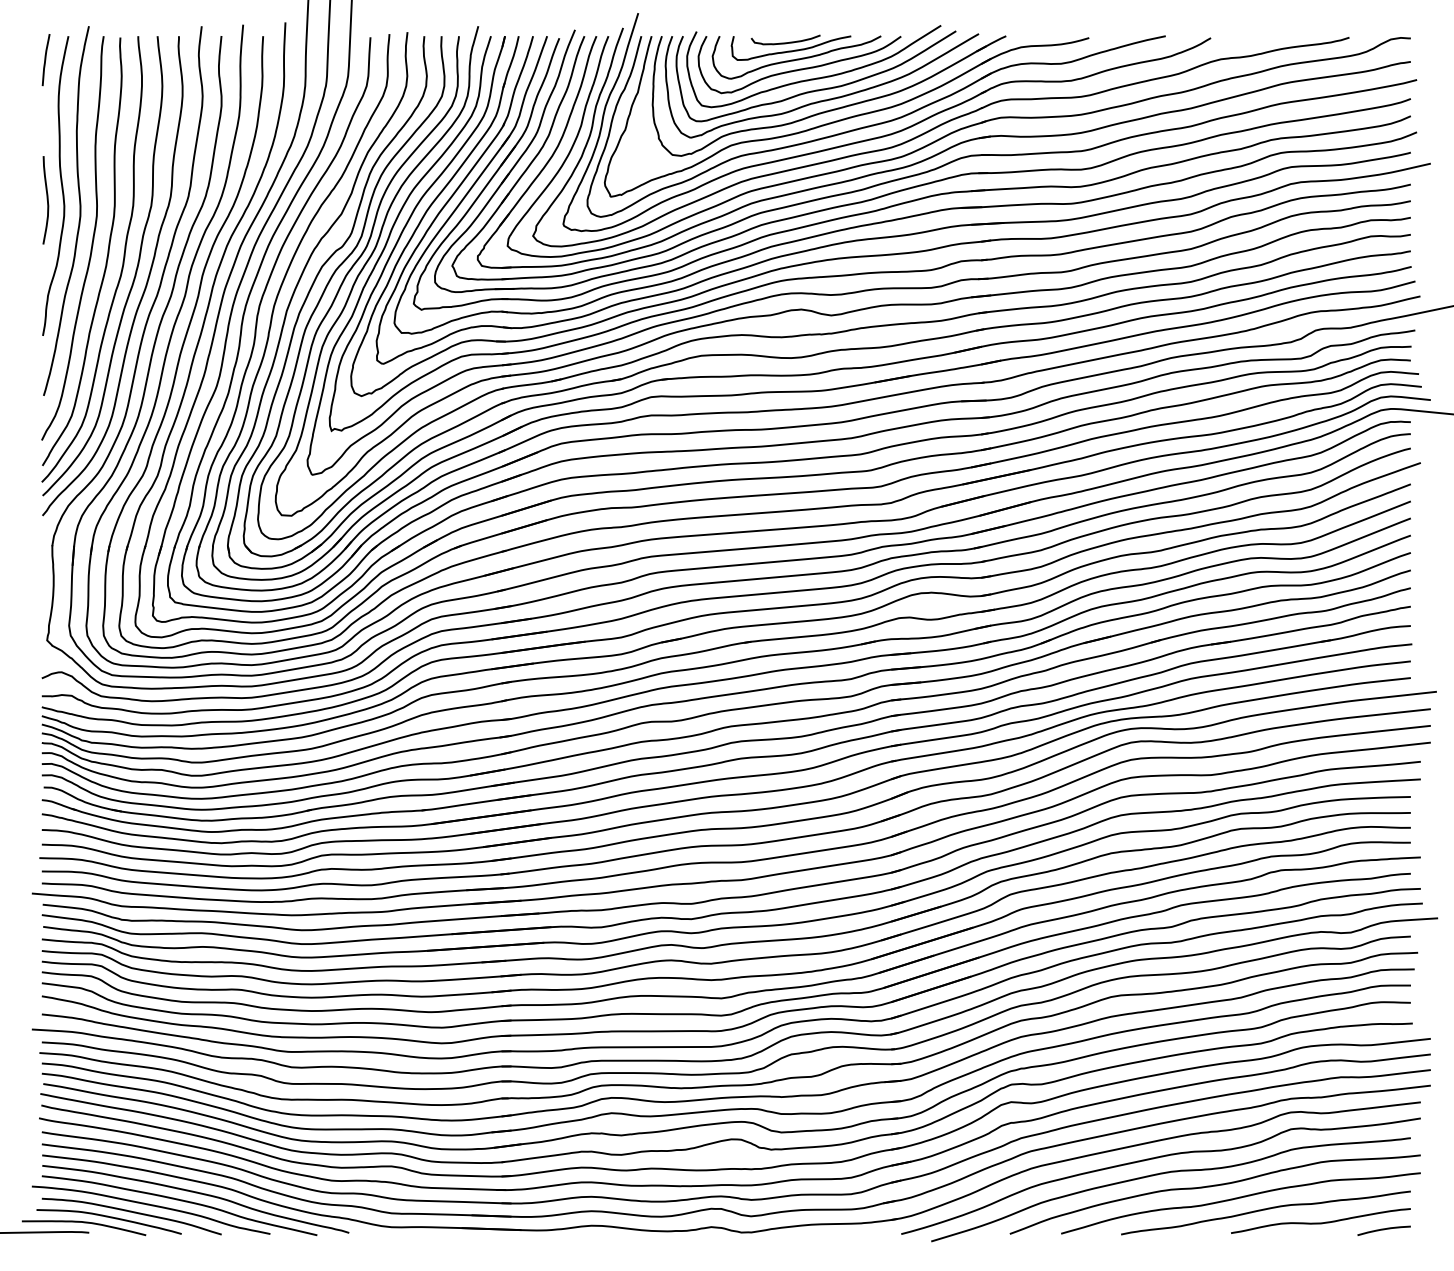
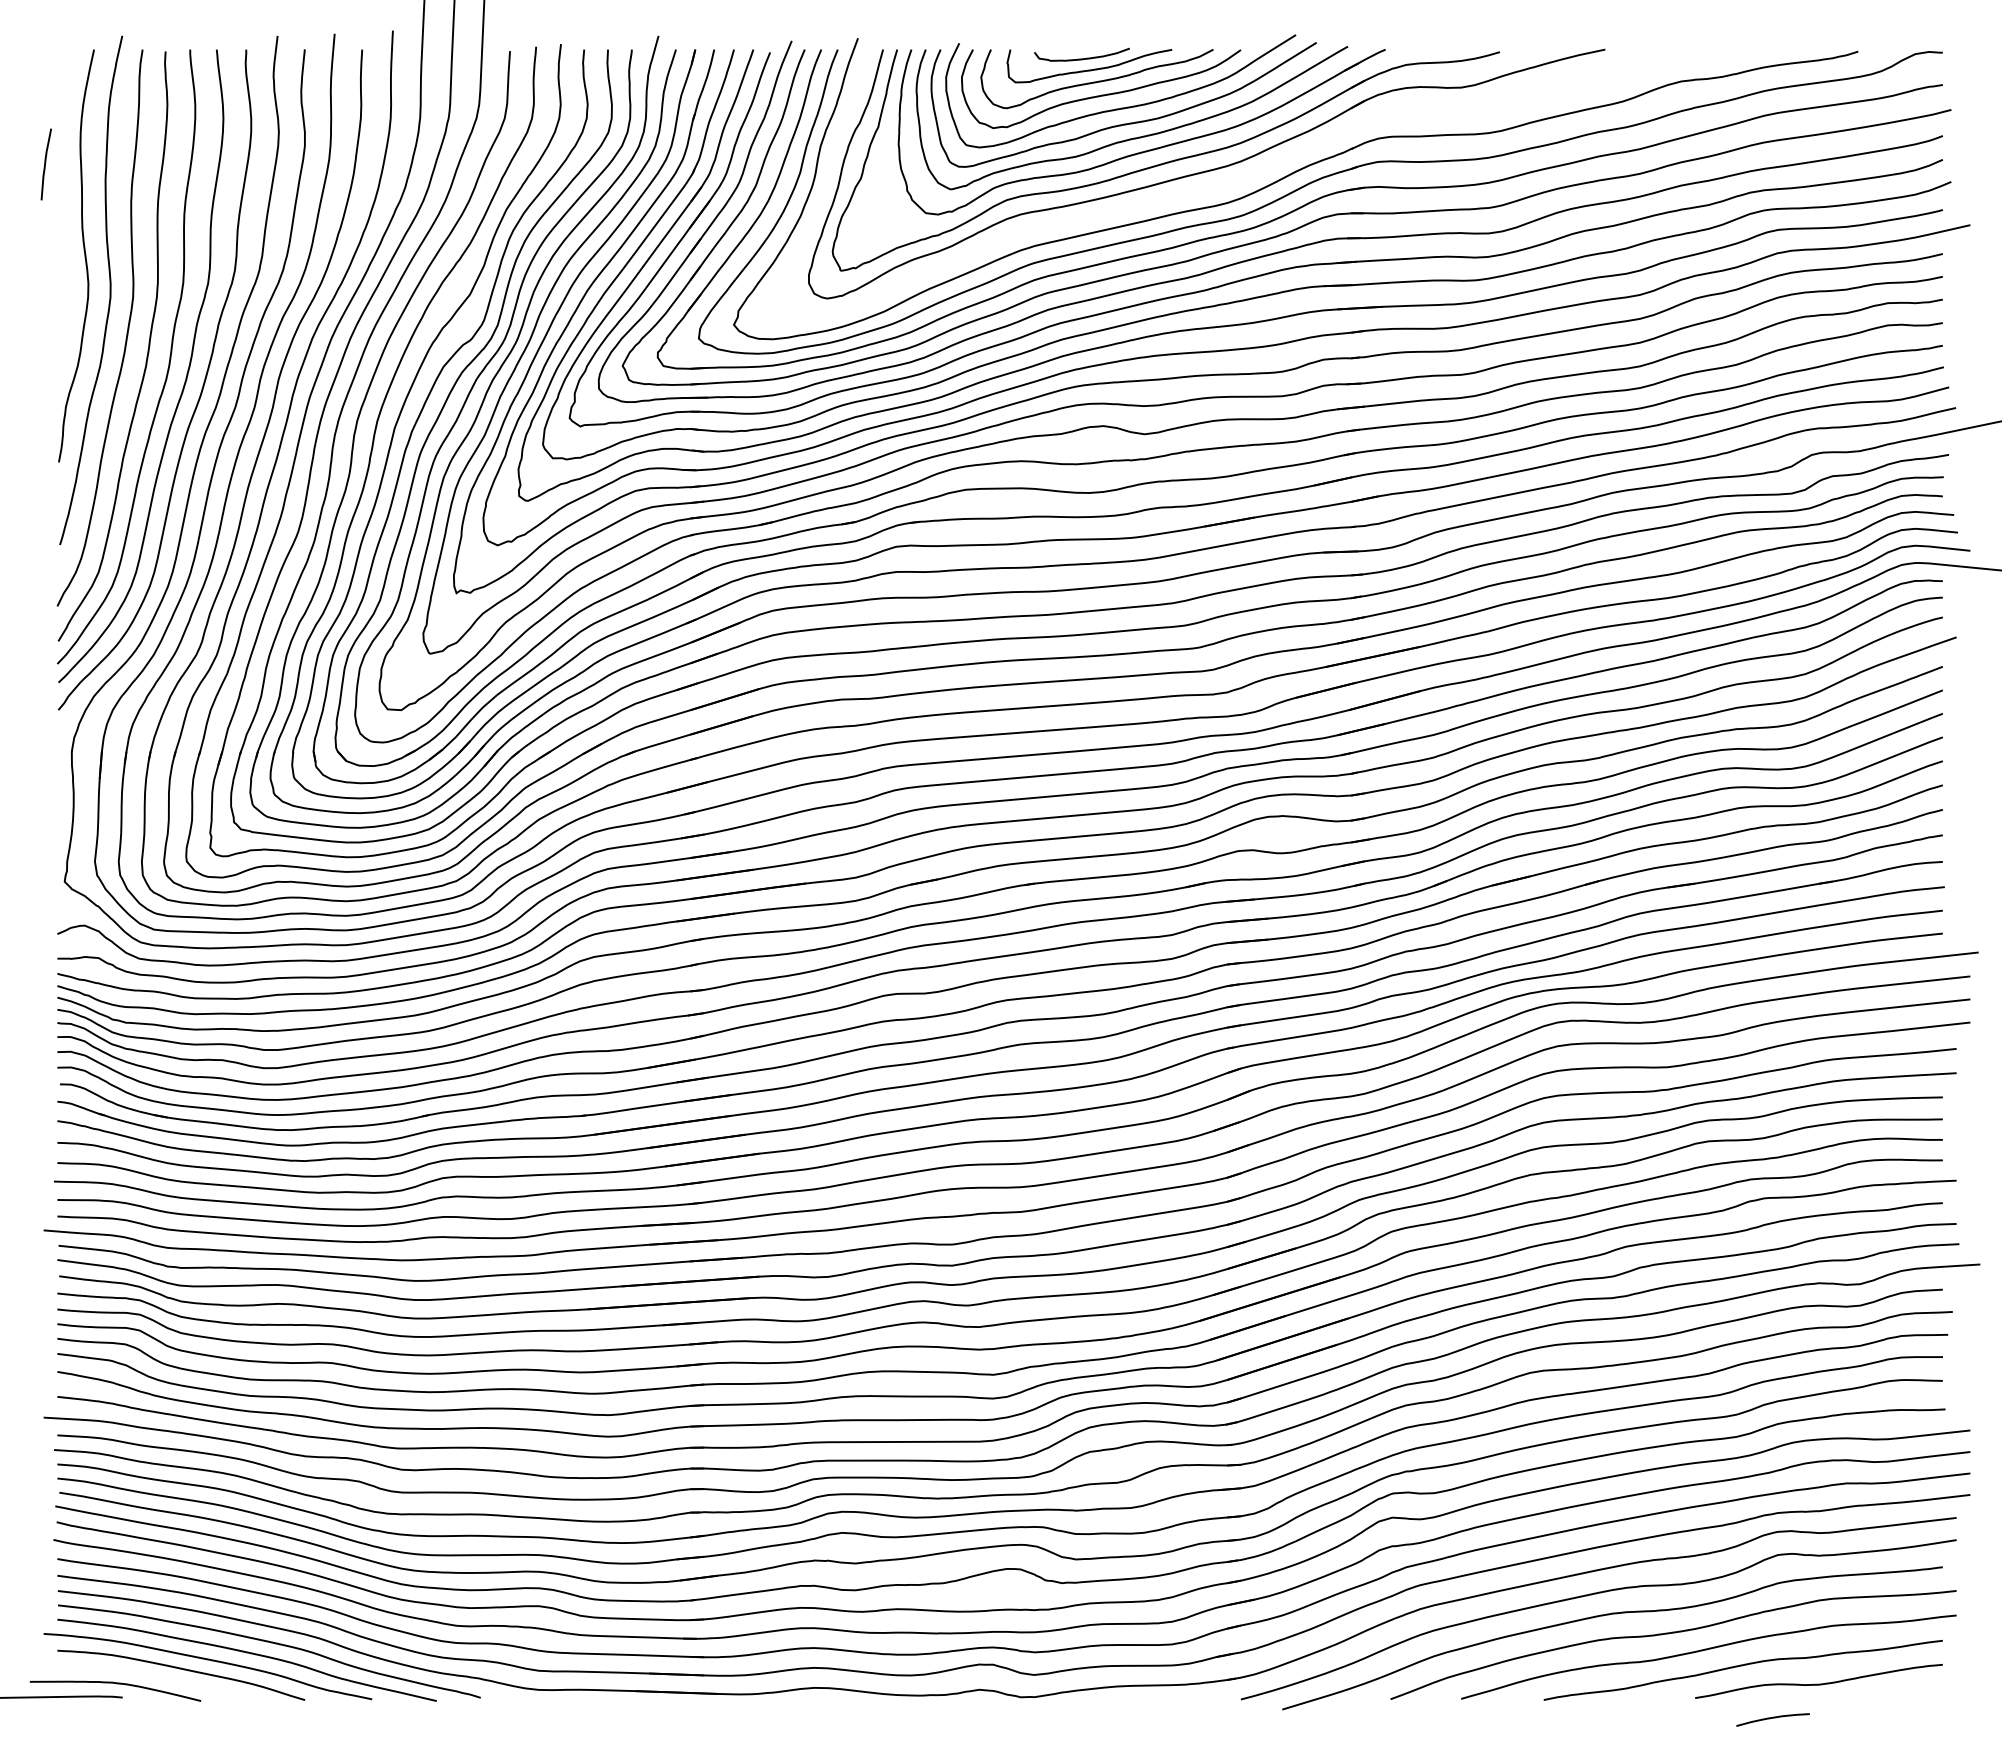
curve: (45, 60) -> (45, 164), moved
part: (888, 134) -> (1223, 184), removed
curve: (47, 200) -> (64, 275), removed
curve: (110, 1218) -> (152, 1677), removed
curve: (1383, 1229) -> (1772, 1718), moved

